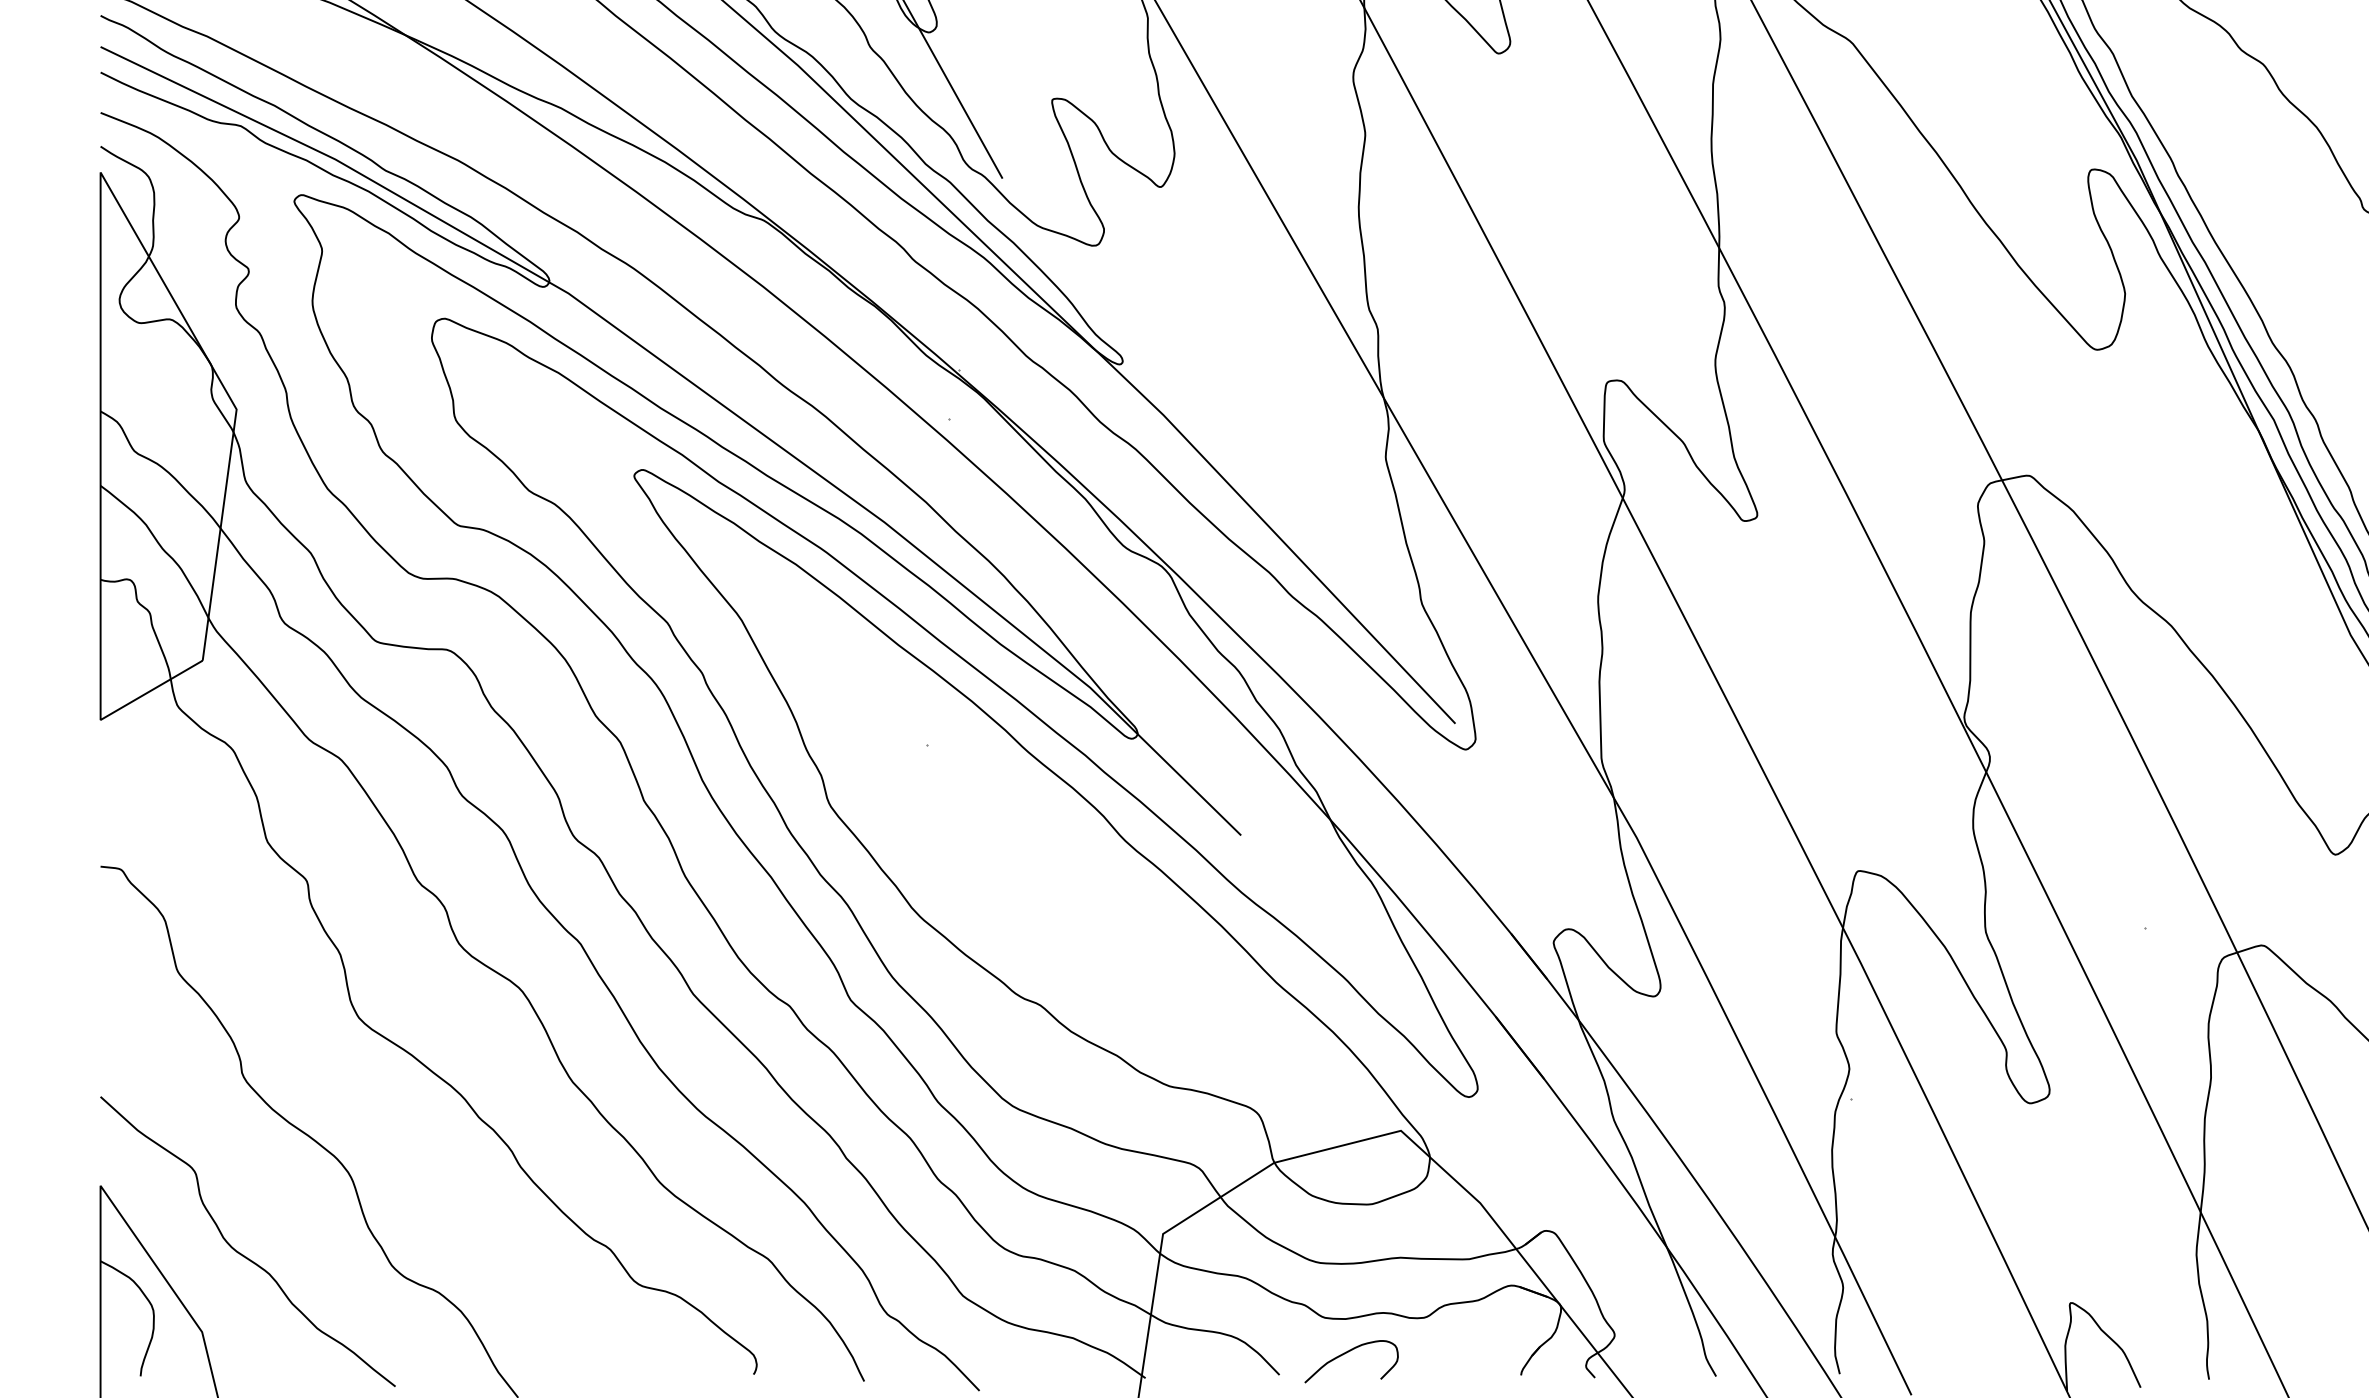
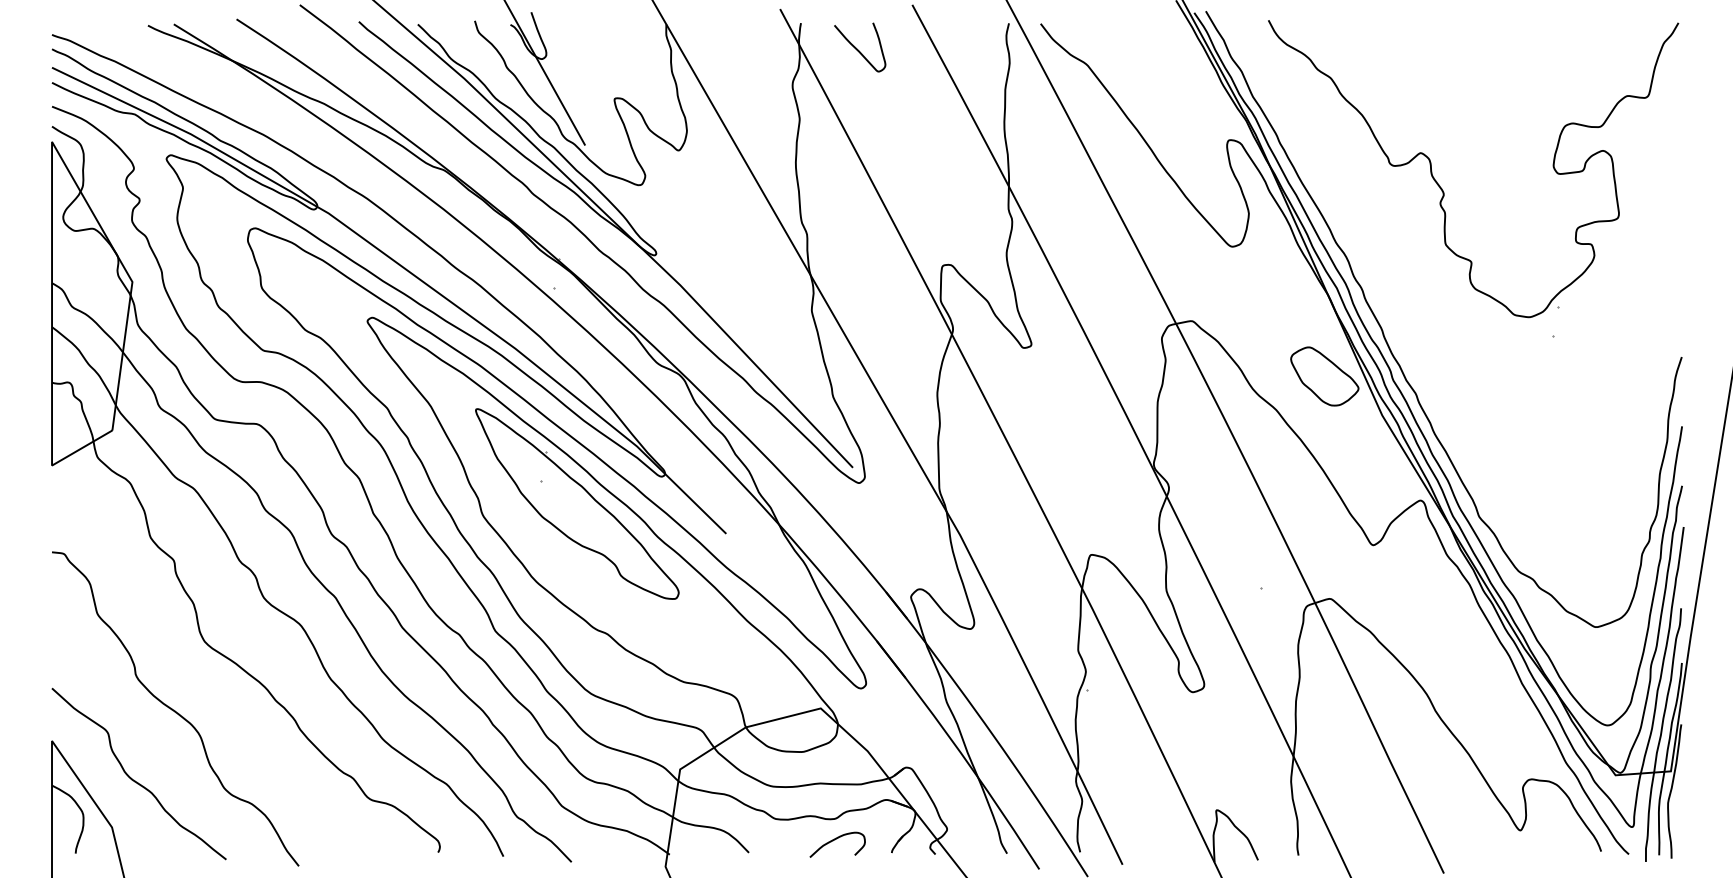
part: (2252, 569) -> (1324, 376), added
part: (989, 784) -> (577, 503), added
curve: (1348, 1354) -> (835, 840), moved

